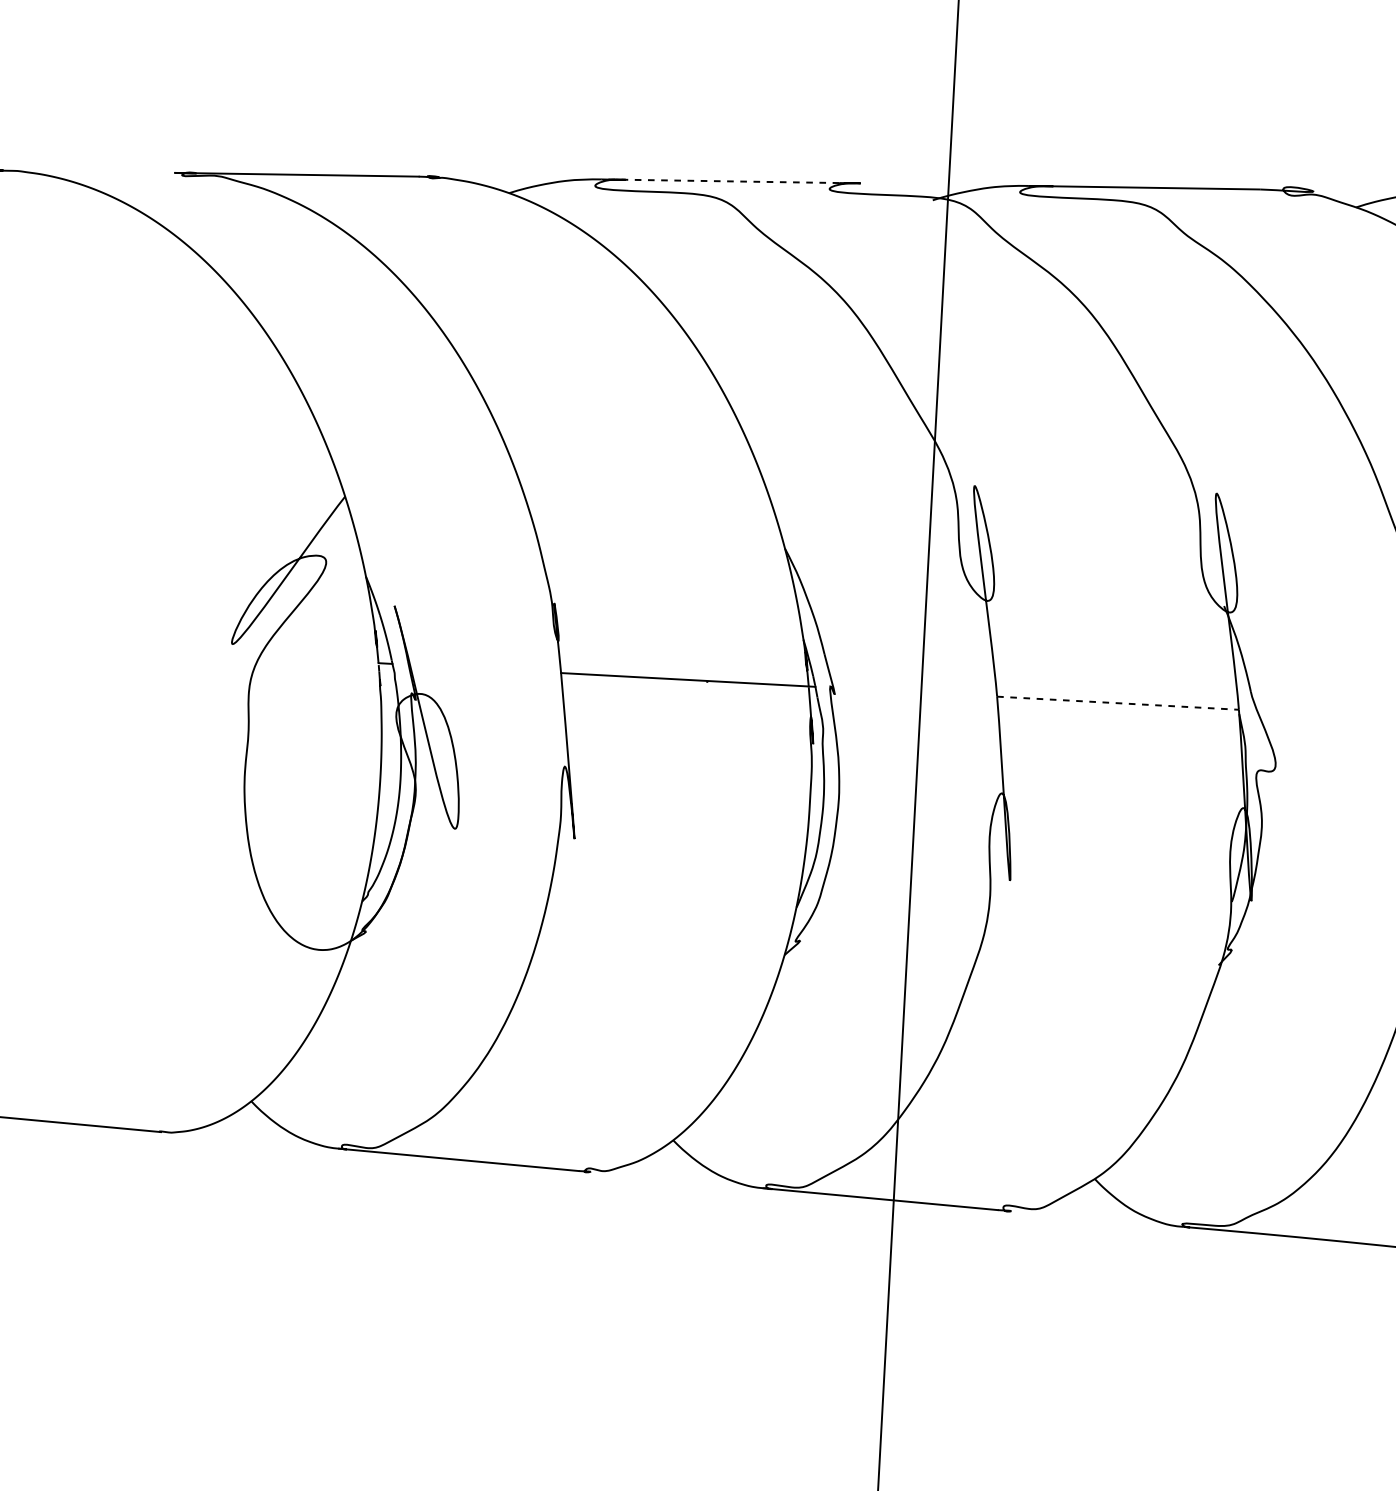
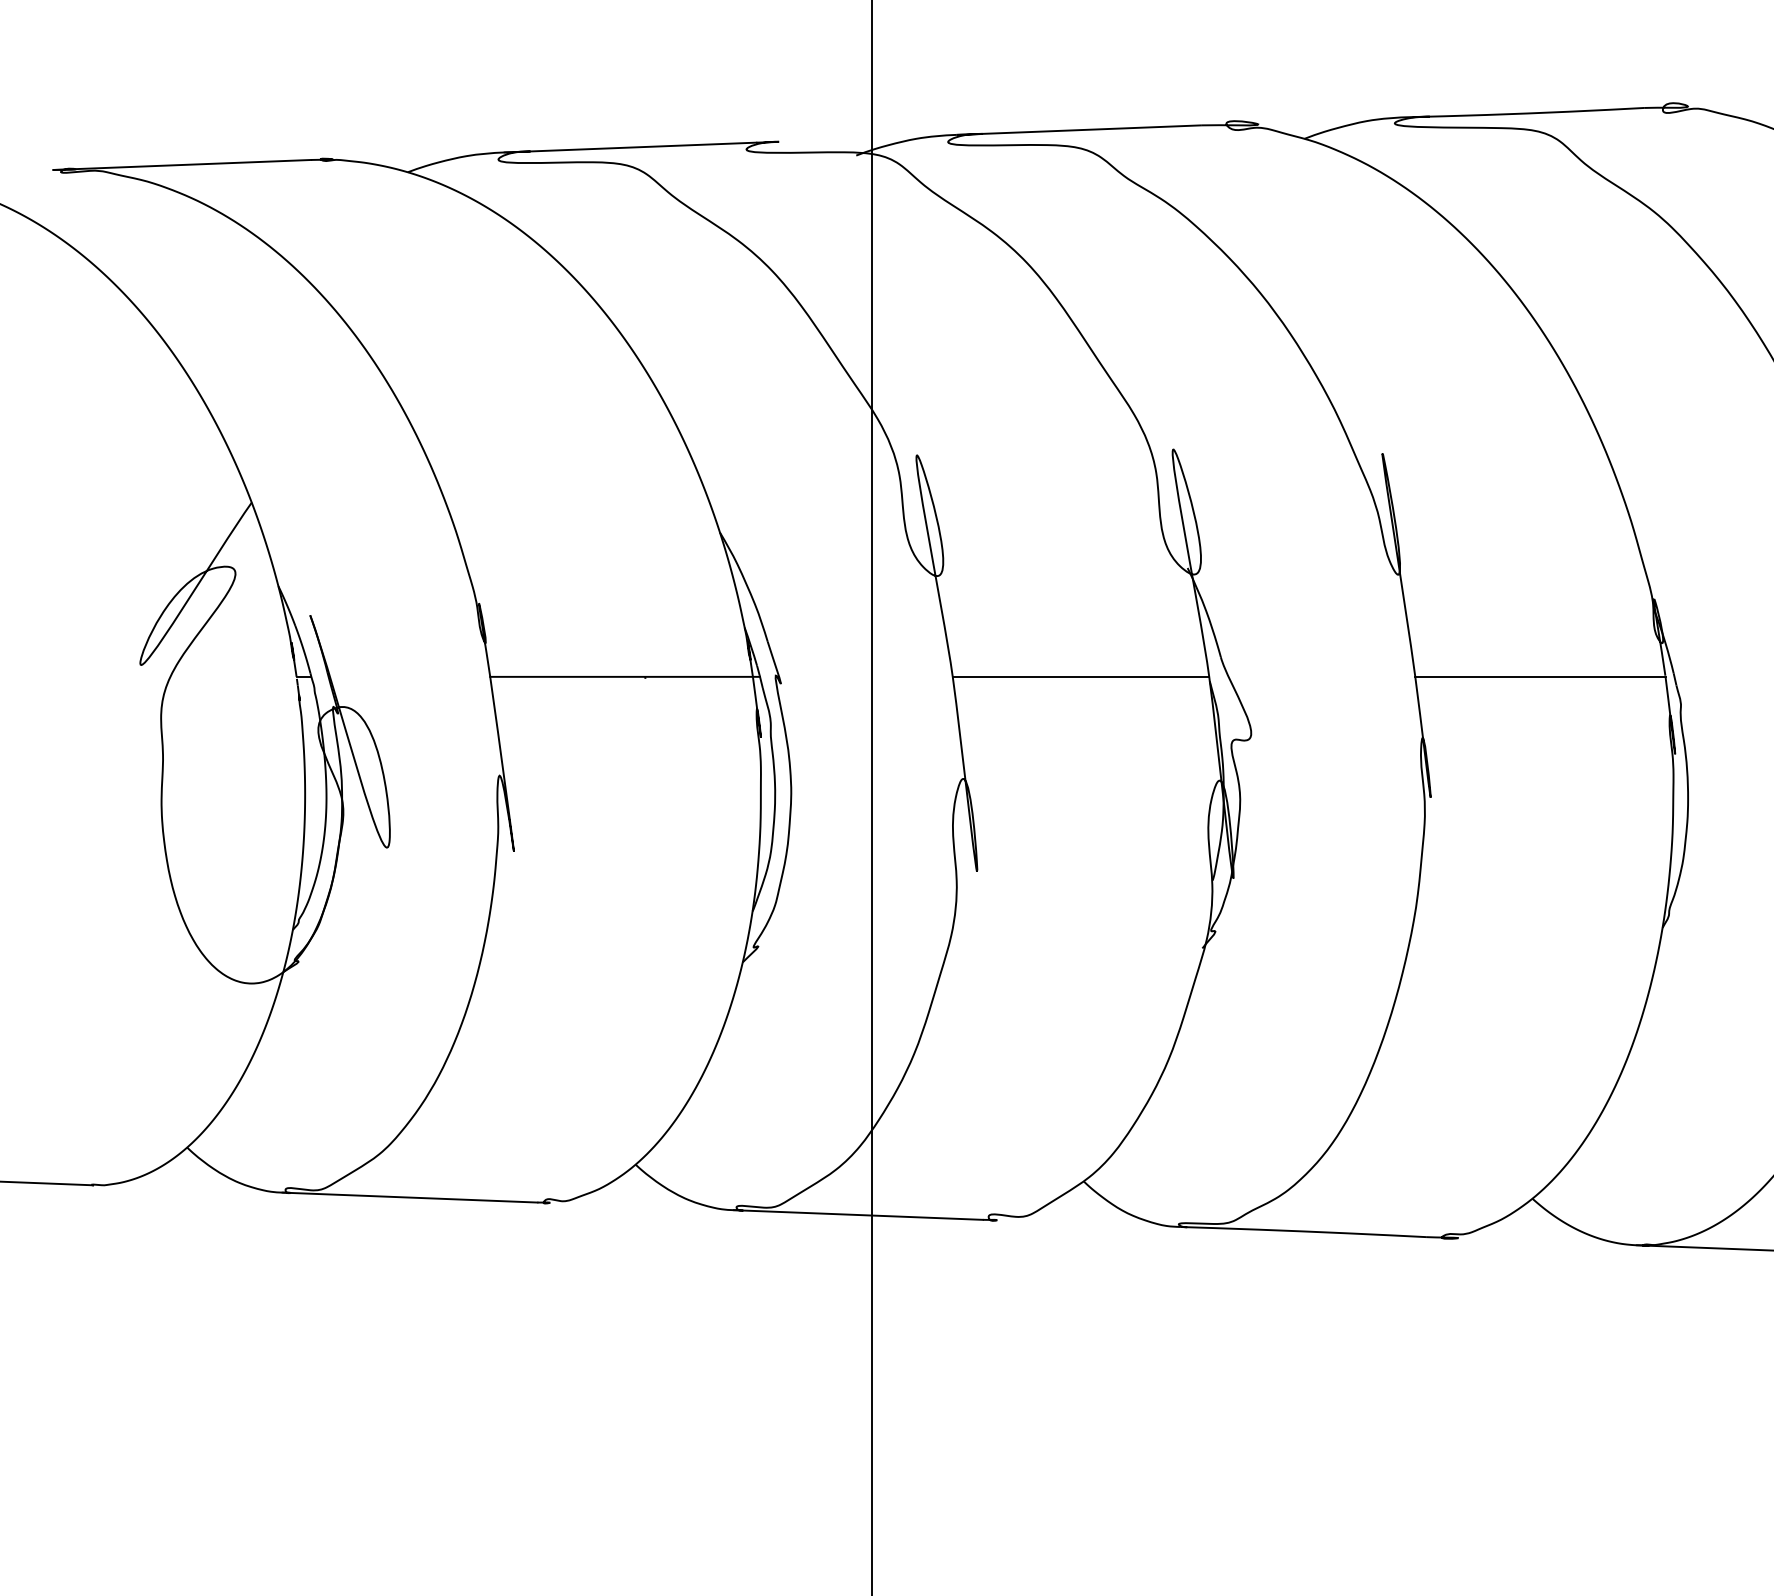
line: (720, 181) -> (630, 147), dashed -> solid
line: (1118, 702) -> (1081, 676), dashed -> solid

